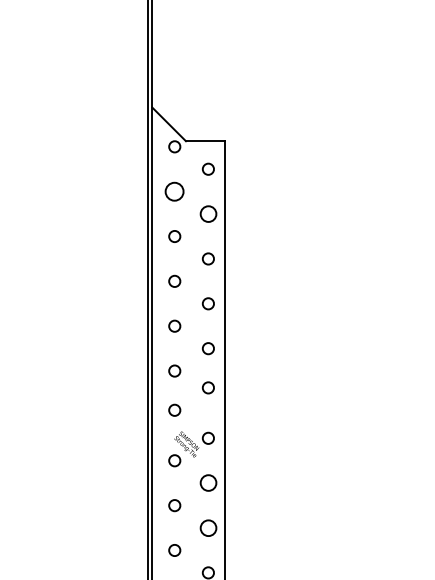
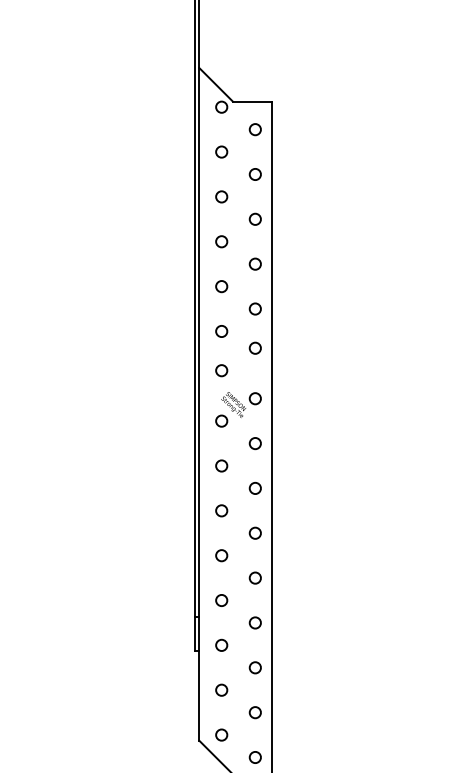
circle: (174, 191) -> (221, 151), size x0.62
circle: (207, 214) -> (254, 174), size x0.71
circle: (207, 483) -> (254, 443), size x0.71
circle: (207, 527) -> (254, 487), size x0.71

